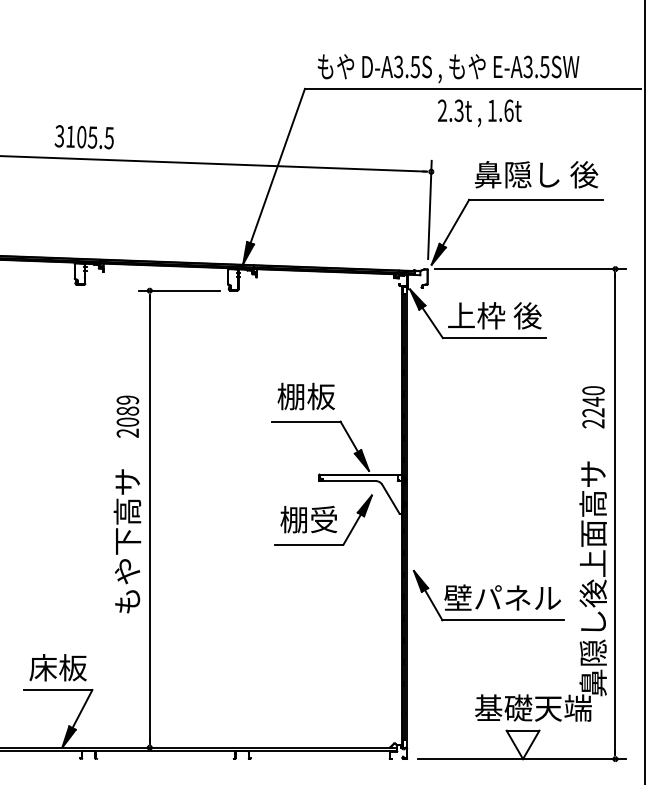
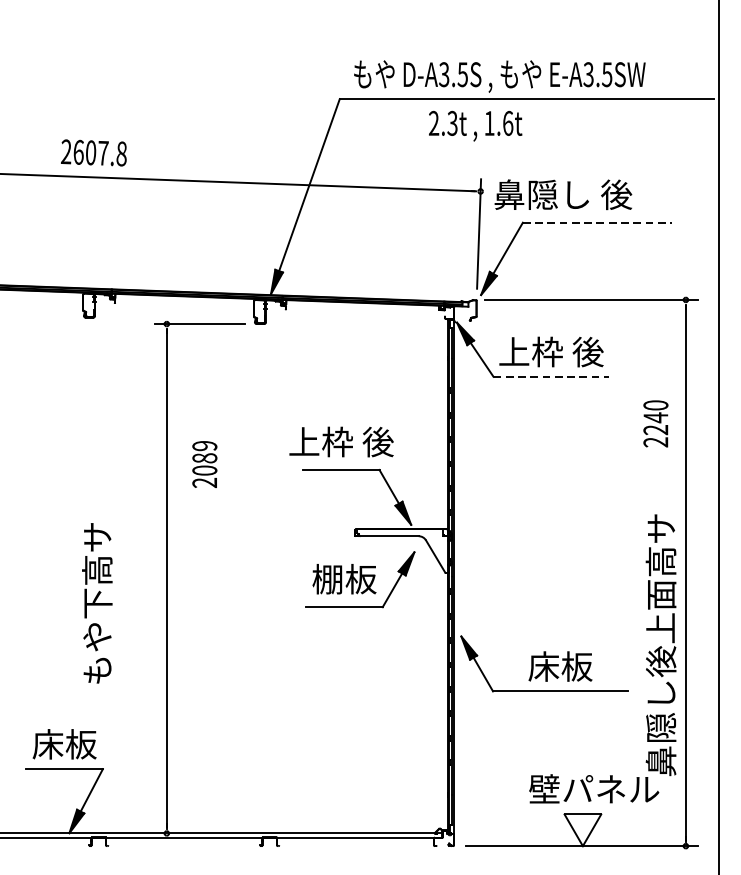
text: (479, 113) -> (475, 126), moved
text: (83, 137) -> (92, 153), 3105.5 -> 2607.8
text: (536, 174) -> (563, 194), moved
line: (536, 199) -> (597, 222), solid -> dashed
line: (494, 338) -> (551, 377), solid -> dashed
text: (306, 396) -> (341, 441), 棚板 -> 上枠 後
text: (593, 407) -> (655, 424), moved
text: (127, 416) -> (204, 464), moved
text: (323, 519) -> (360, 579), 棚受 -> 棚板
text: (127, 541) -> (97, 603), moved
text: (502, 597) -> (559, 666), 壁パネル -> 床板
text: (532, 707) -> (593, 788), 基礎天端 -> 壁パネル

